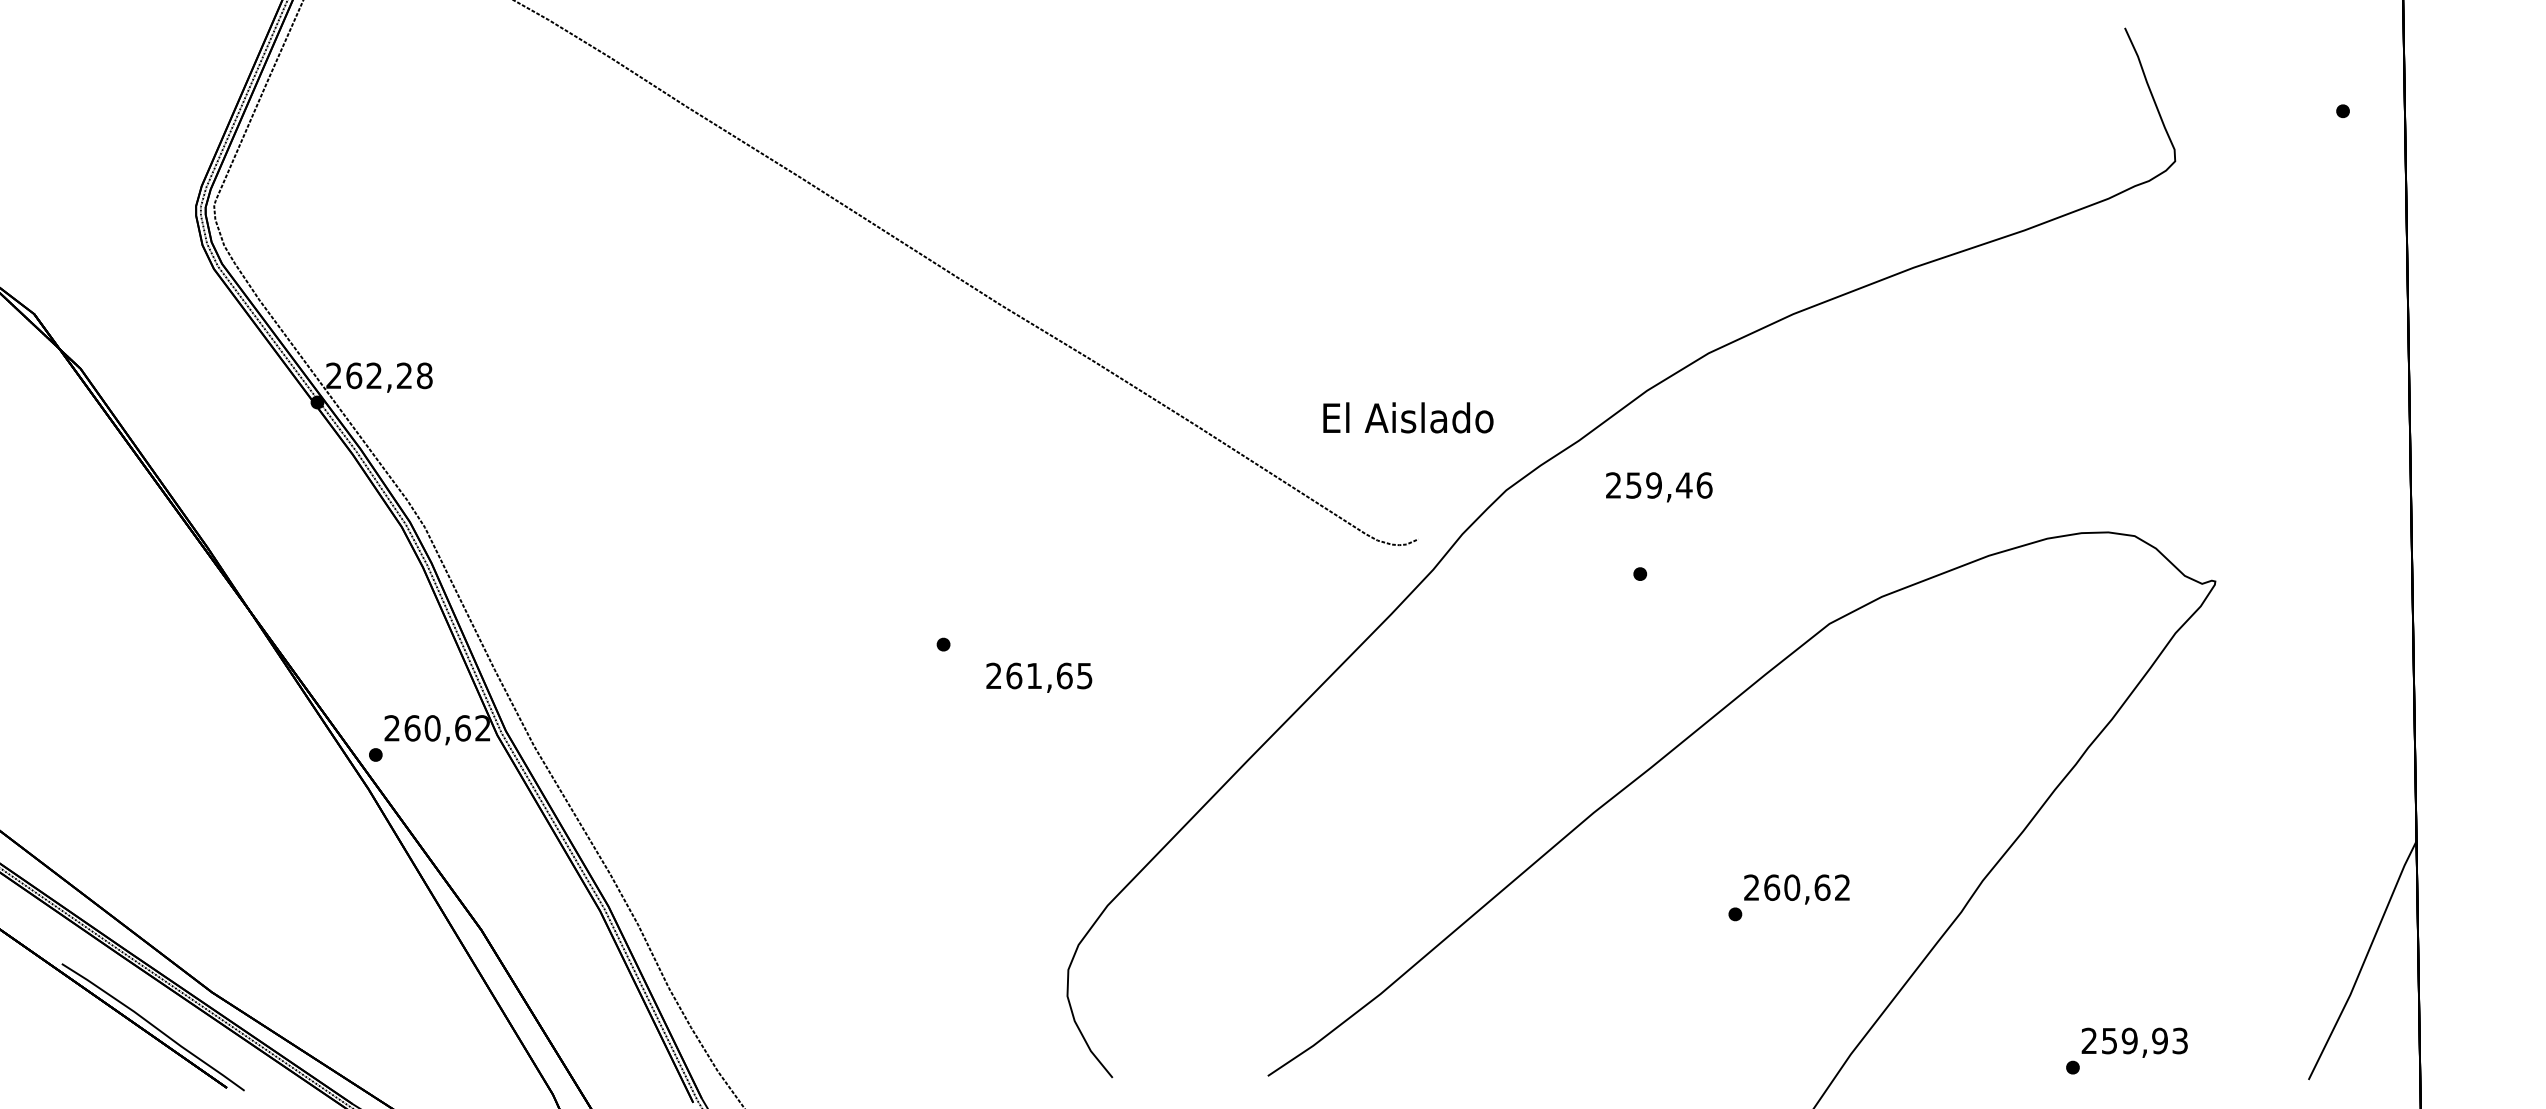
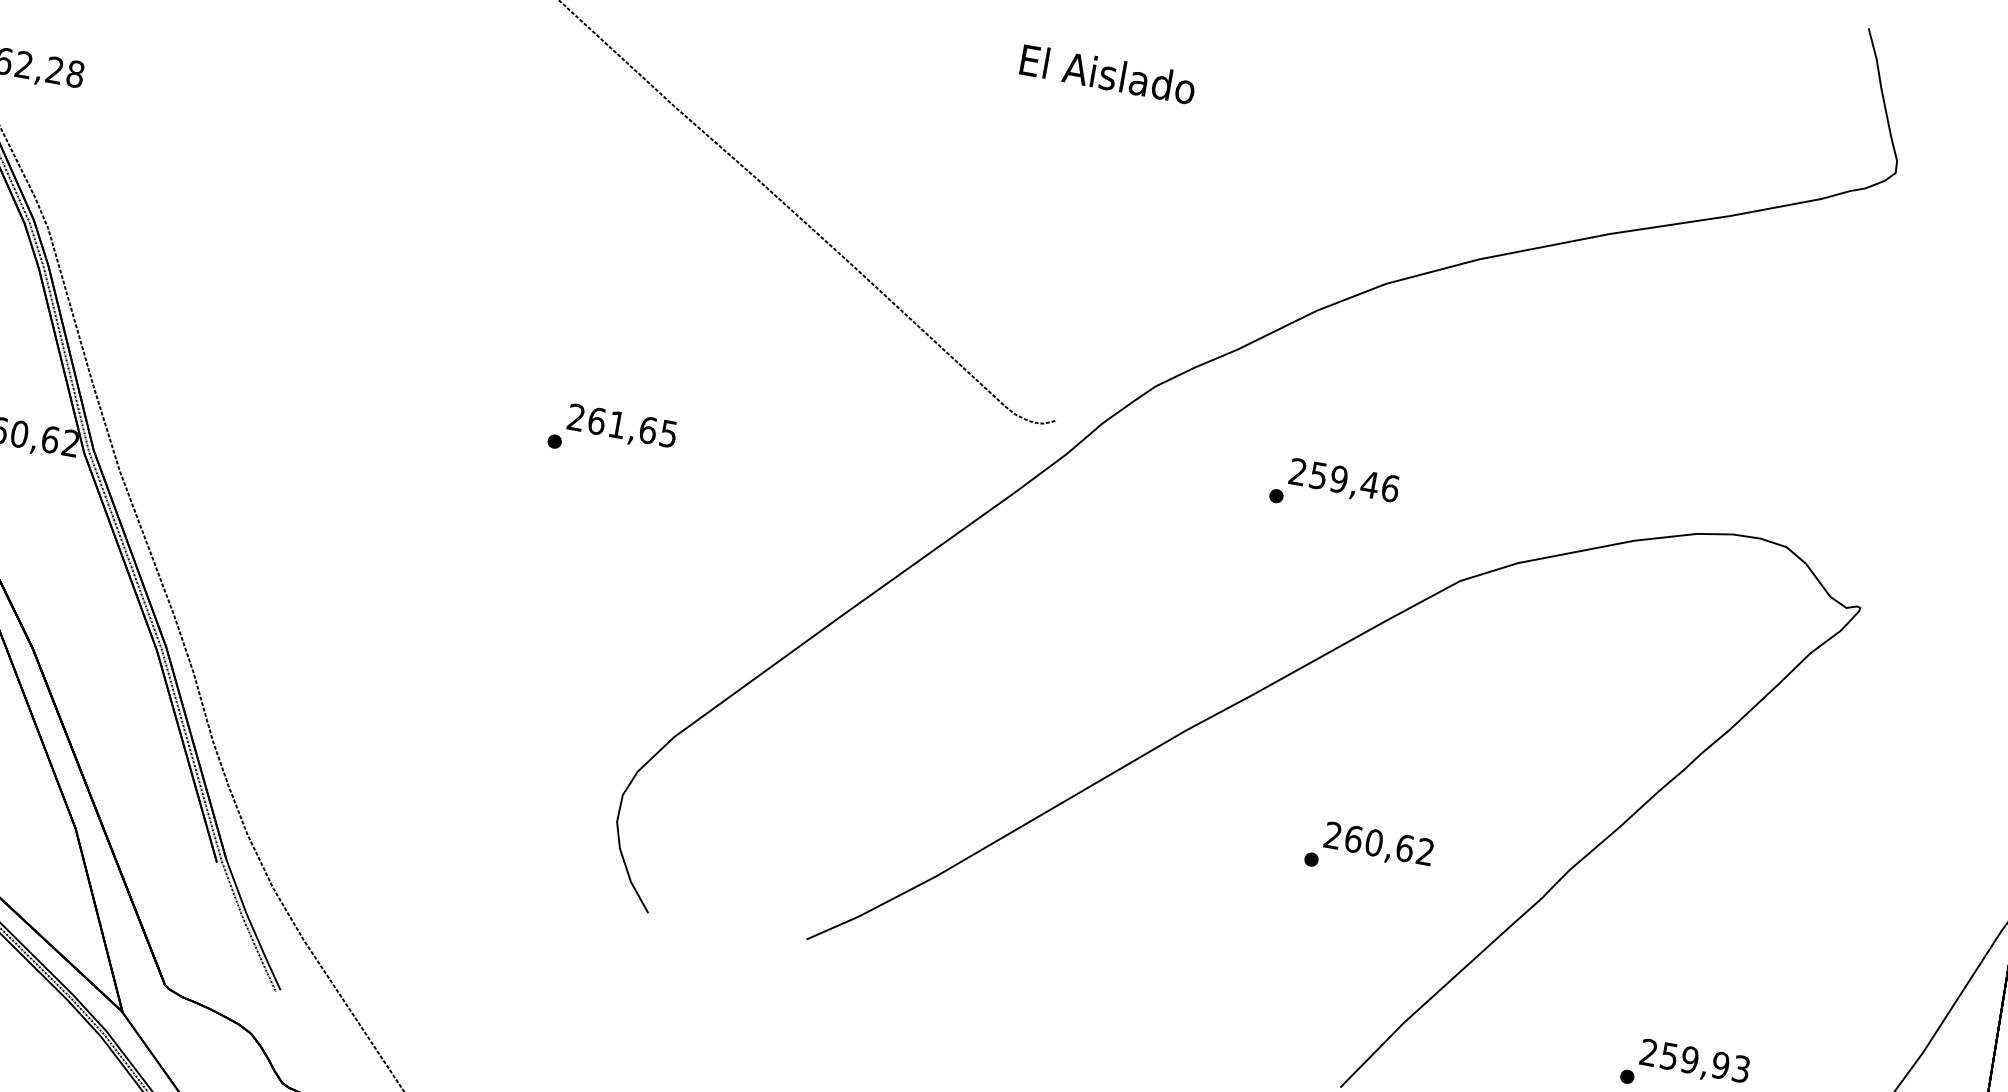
text: (1408, 417) -> (1108, 73), moved
text: (1659, 487) -> (1344, 482), moved
text: (1039, 677) -> (622, 427), moved

